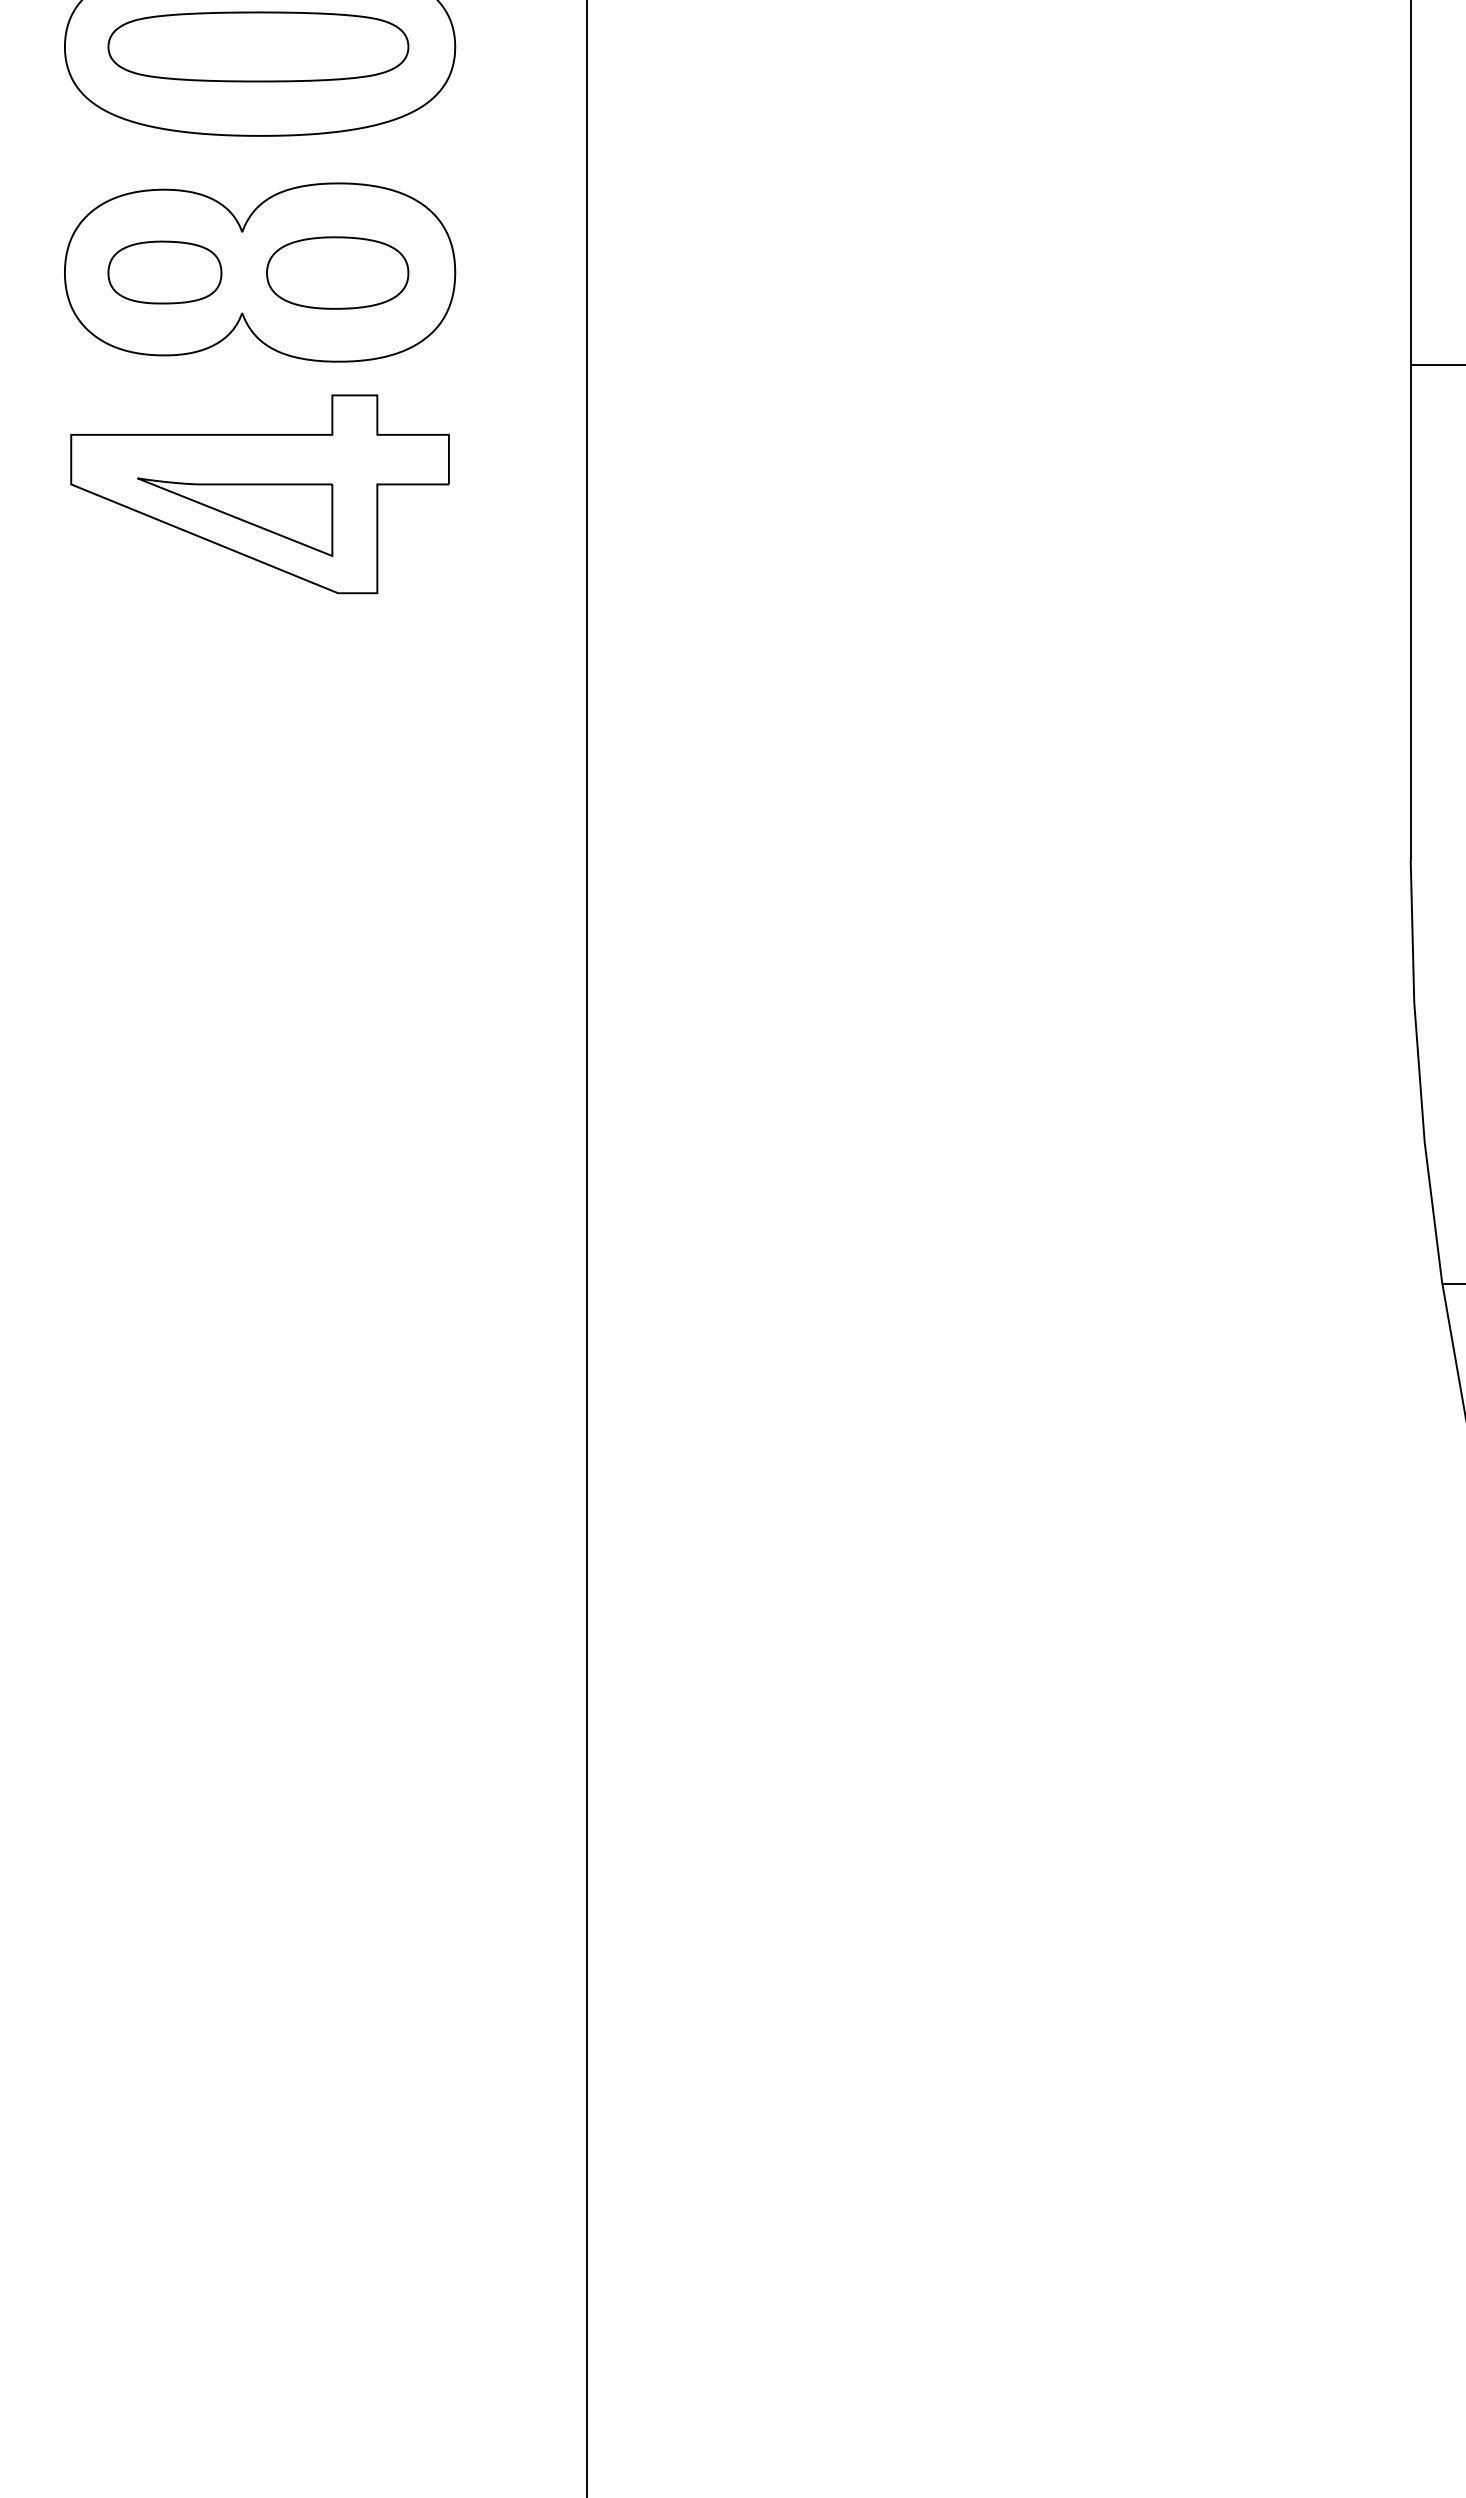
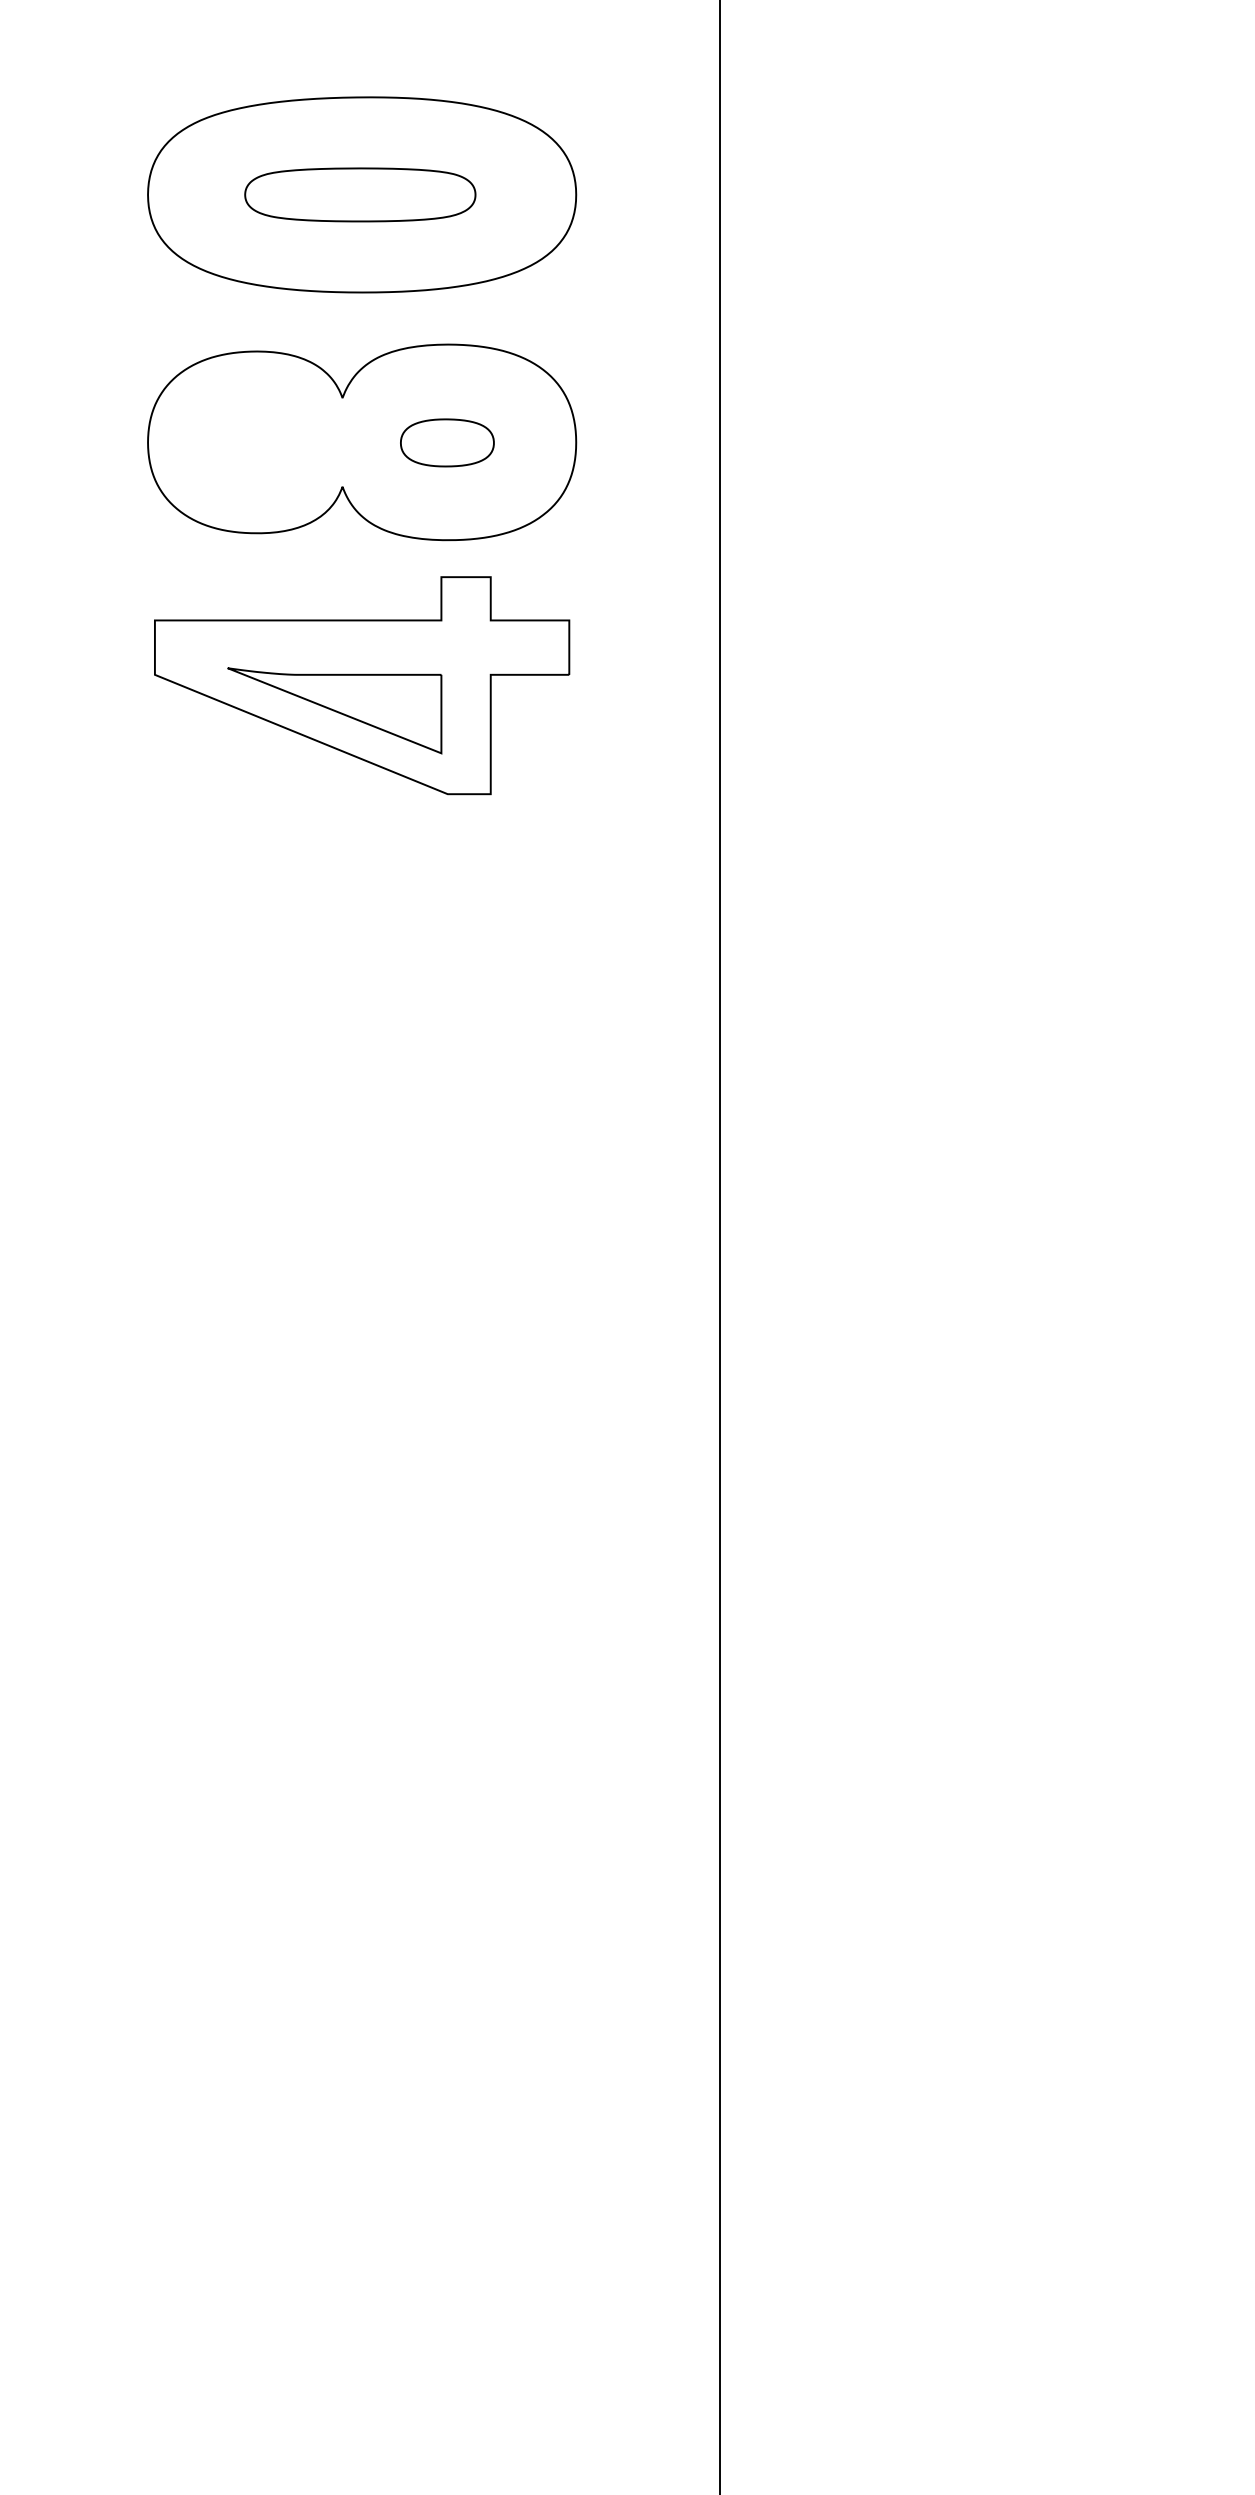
part: (258, 46) -> (360, 194), size x0.7
part: (164, 272) -> (257, 442), removed
part: (337, 272) -> (447, 442), size x0.6

